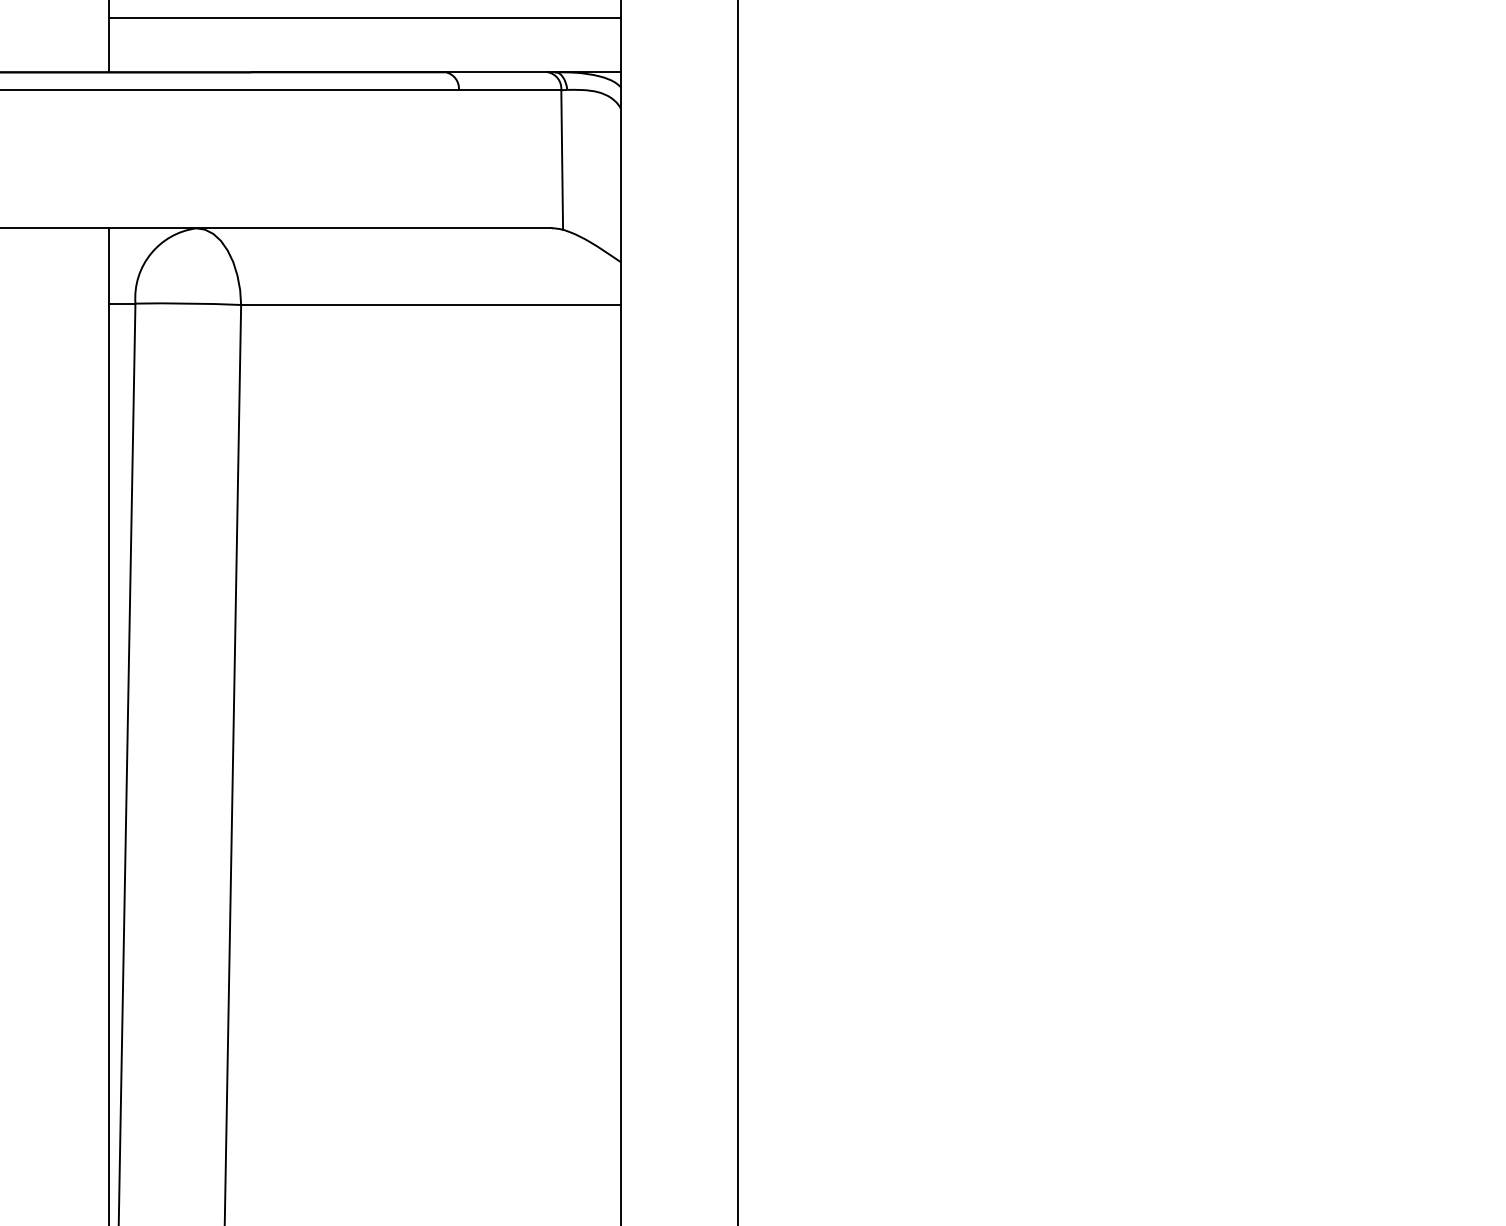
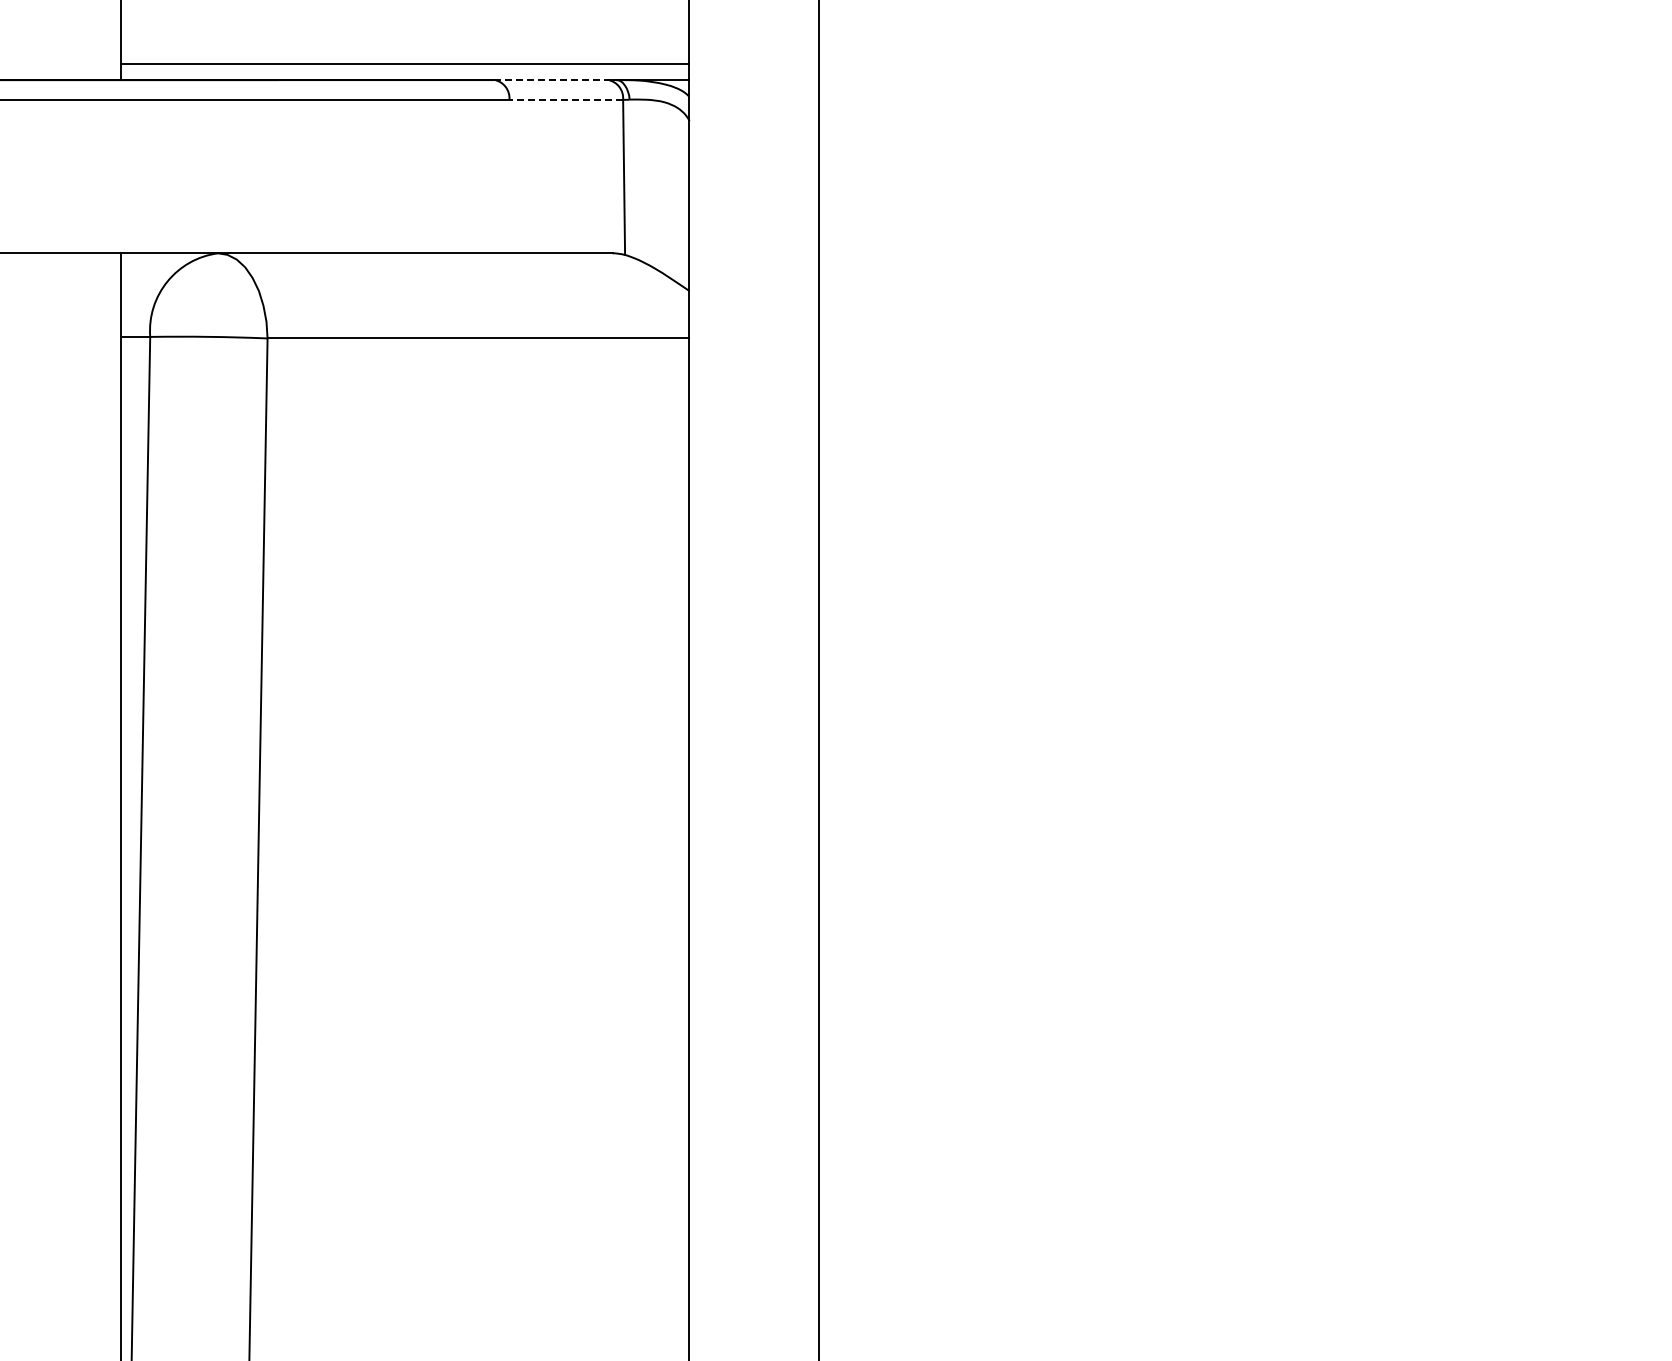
line: (364, 17) -> (404, 64), moved
line: (495, 72) -> (550, 80), solid -> dashed
line: (510, 89) -> (566, 99), solid -> dashed

